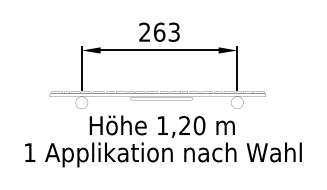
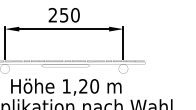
text: (166, 31) -> (69, 14), 263 -> 250

